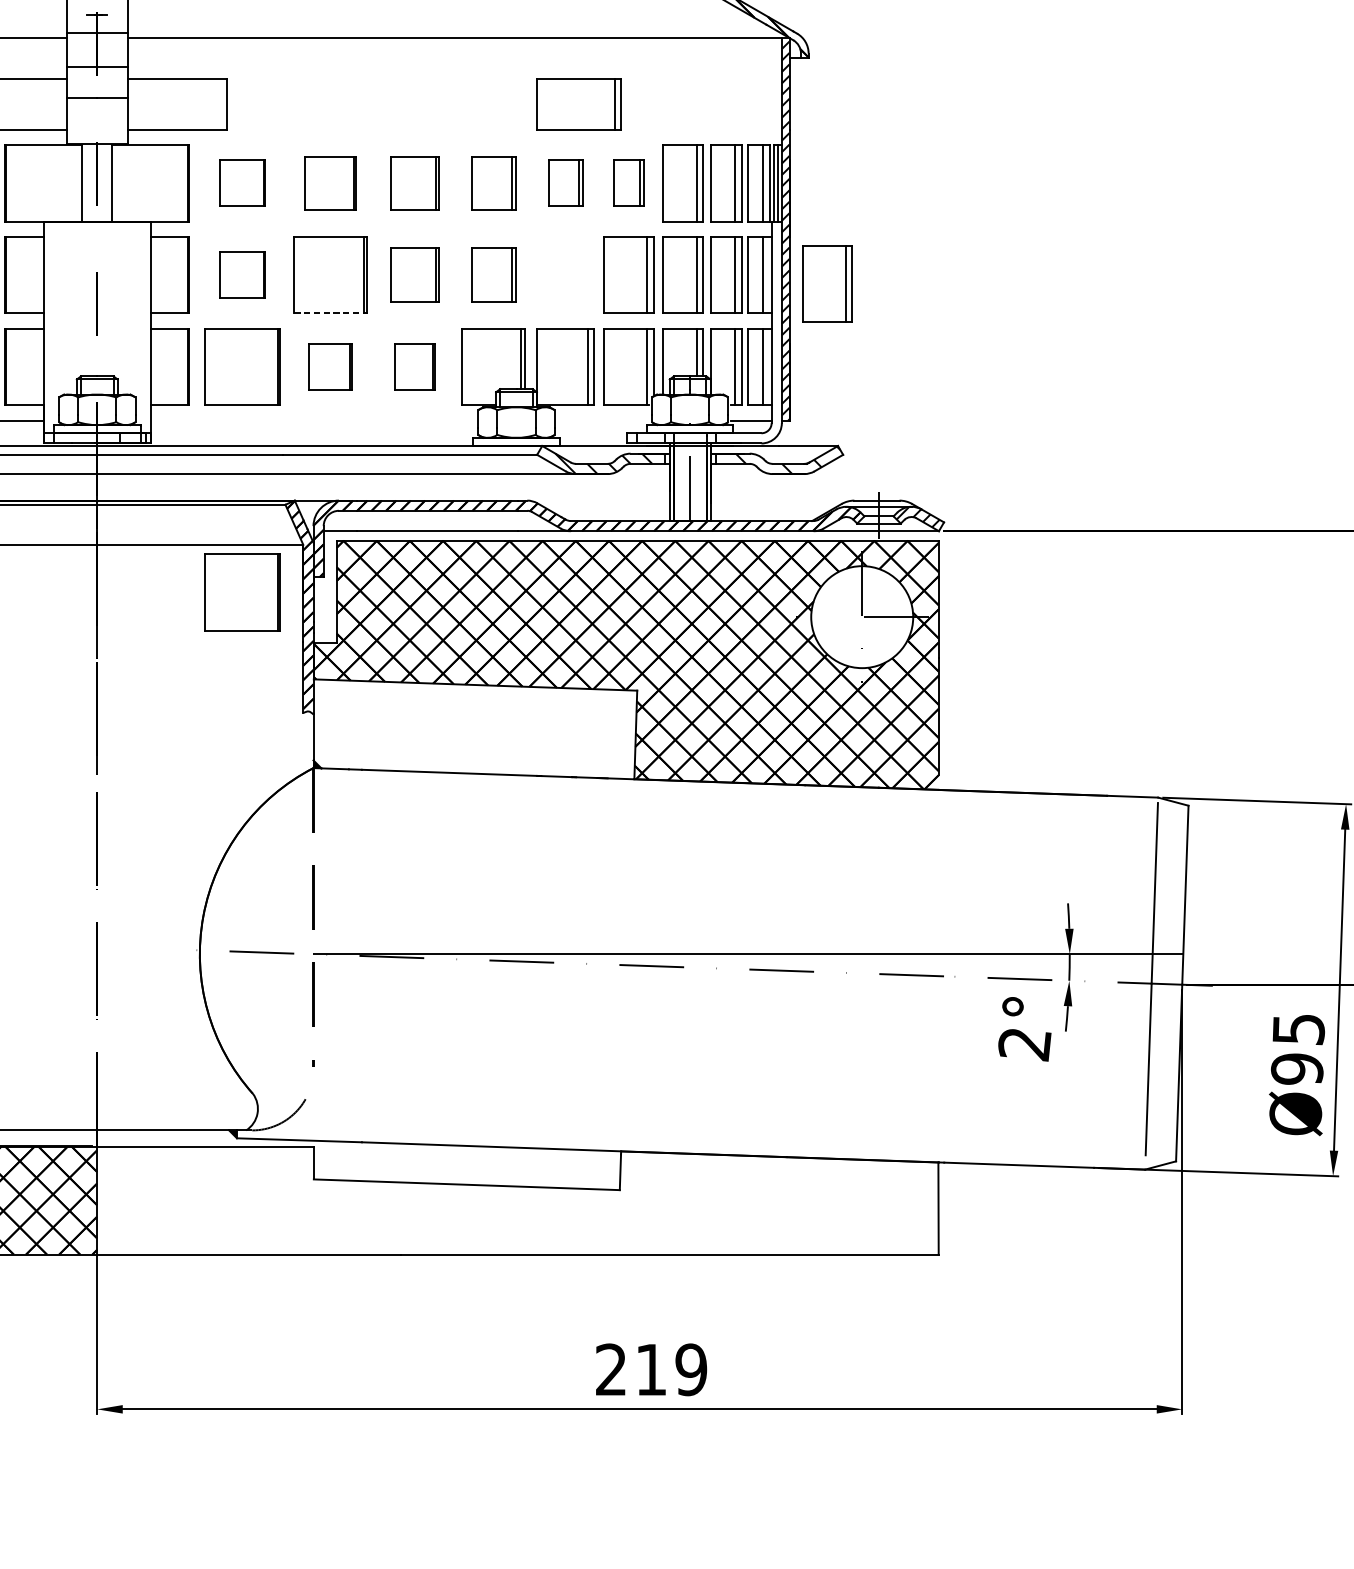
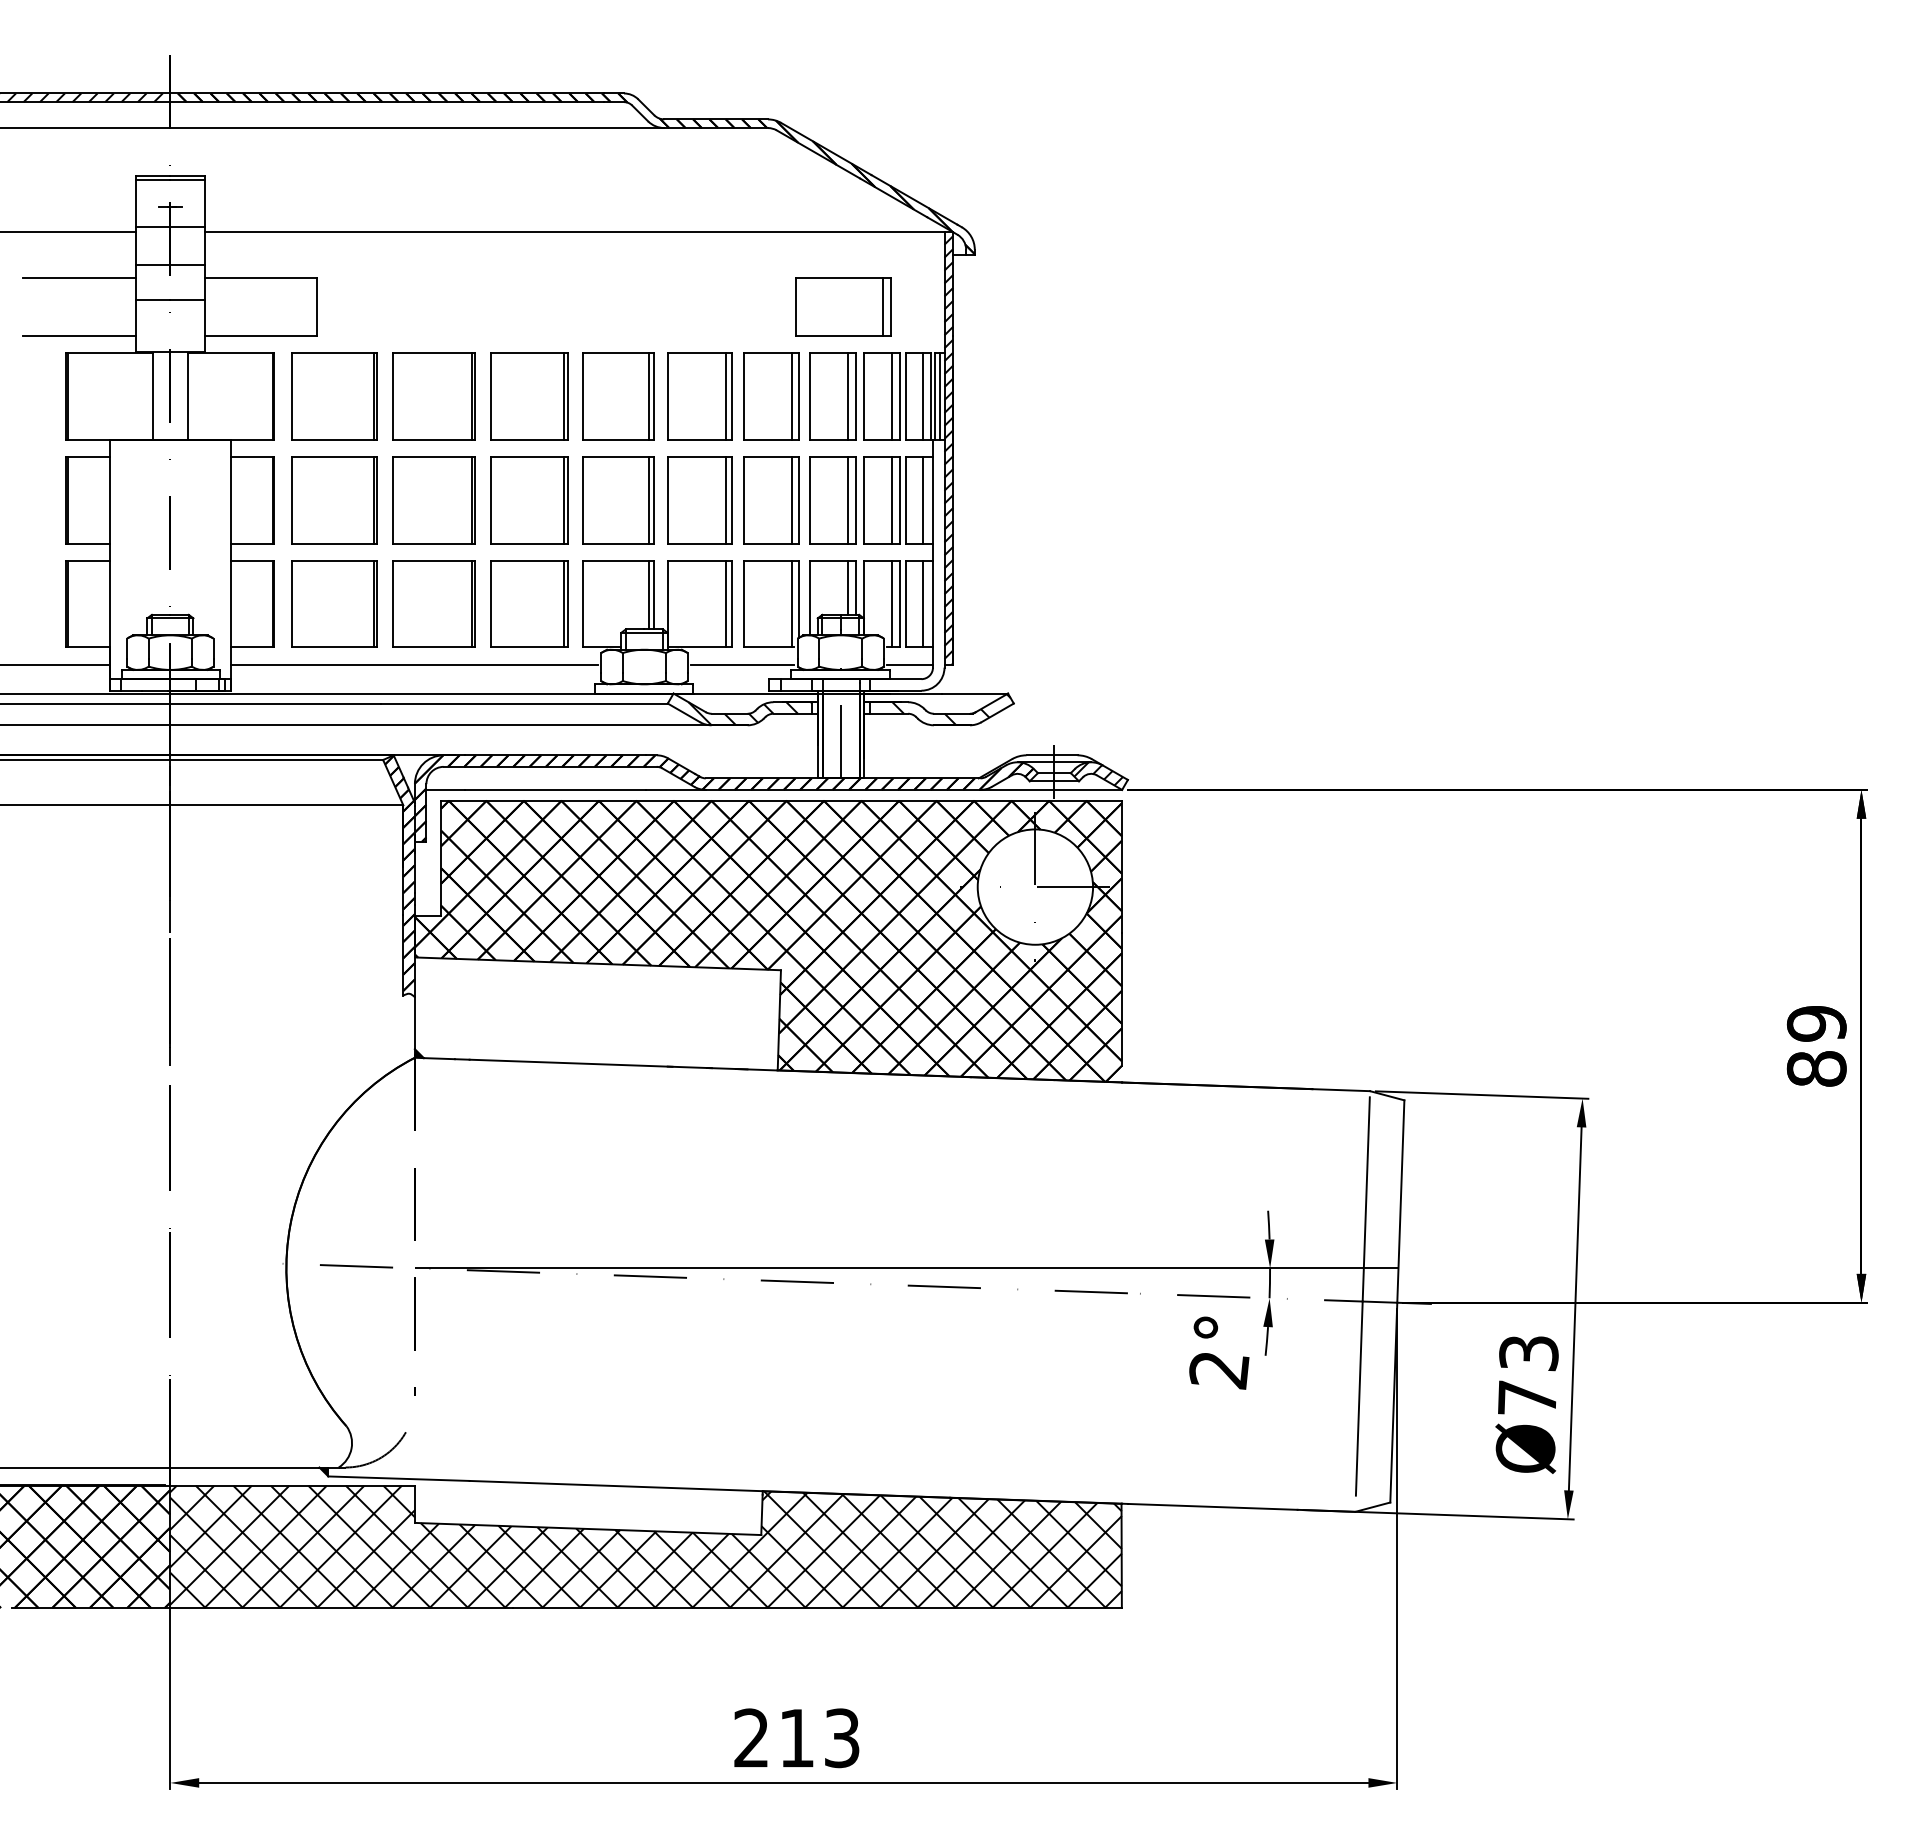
part: (579, 103) -> (843, 306), moved
part: (242, 183) -> (334, 396), size x1.67
part: (329, 183) -> (433, 396), size x1.43
part: (414, 183) -> (529, 396), size x1.43
part: (493, 183) -> (618, 396), size x1.43
part: (565, 183) -> (699, 396), size x1.67
part: (628, 183) -> (771, 396), size x1.67
part: (242, 275) -> (334, 500), size x1.67
part: (414, 275) -> (529, 500), size x1.43
part: (493, 275) -> (618, 500), size x1.43
part: (565, 275) -> (699, 500), added
part: (826, 284) -> (995, 510), removed
line: (329, 313) -> (433, 543), dashed -> solid
part: (329, 366) -> (433, 603), size x1.67
part: (414, 366) -> (529, 603), size x1.67
line: (312, 420) -> (413, 664), added
line: (603, 420) -> (742, 664), added
part: (242, 591) -> (334, 858), removed
text: (1297, 1049) -> (1527, 1375), Ø95 -> Ø73
hatch: (517, 1200) -> (645, 1546), added
text: (690, 1370) -> (841, 1738), 219 -> 213

